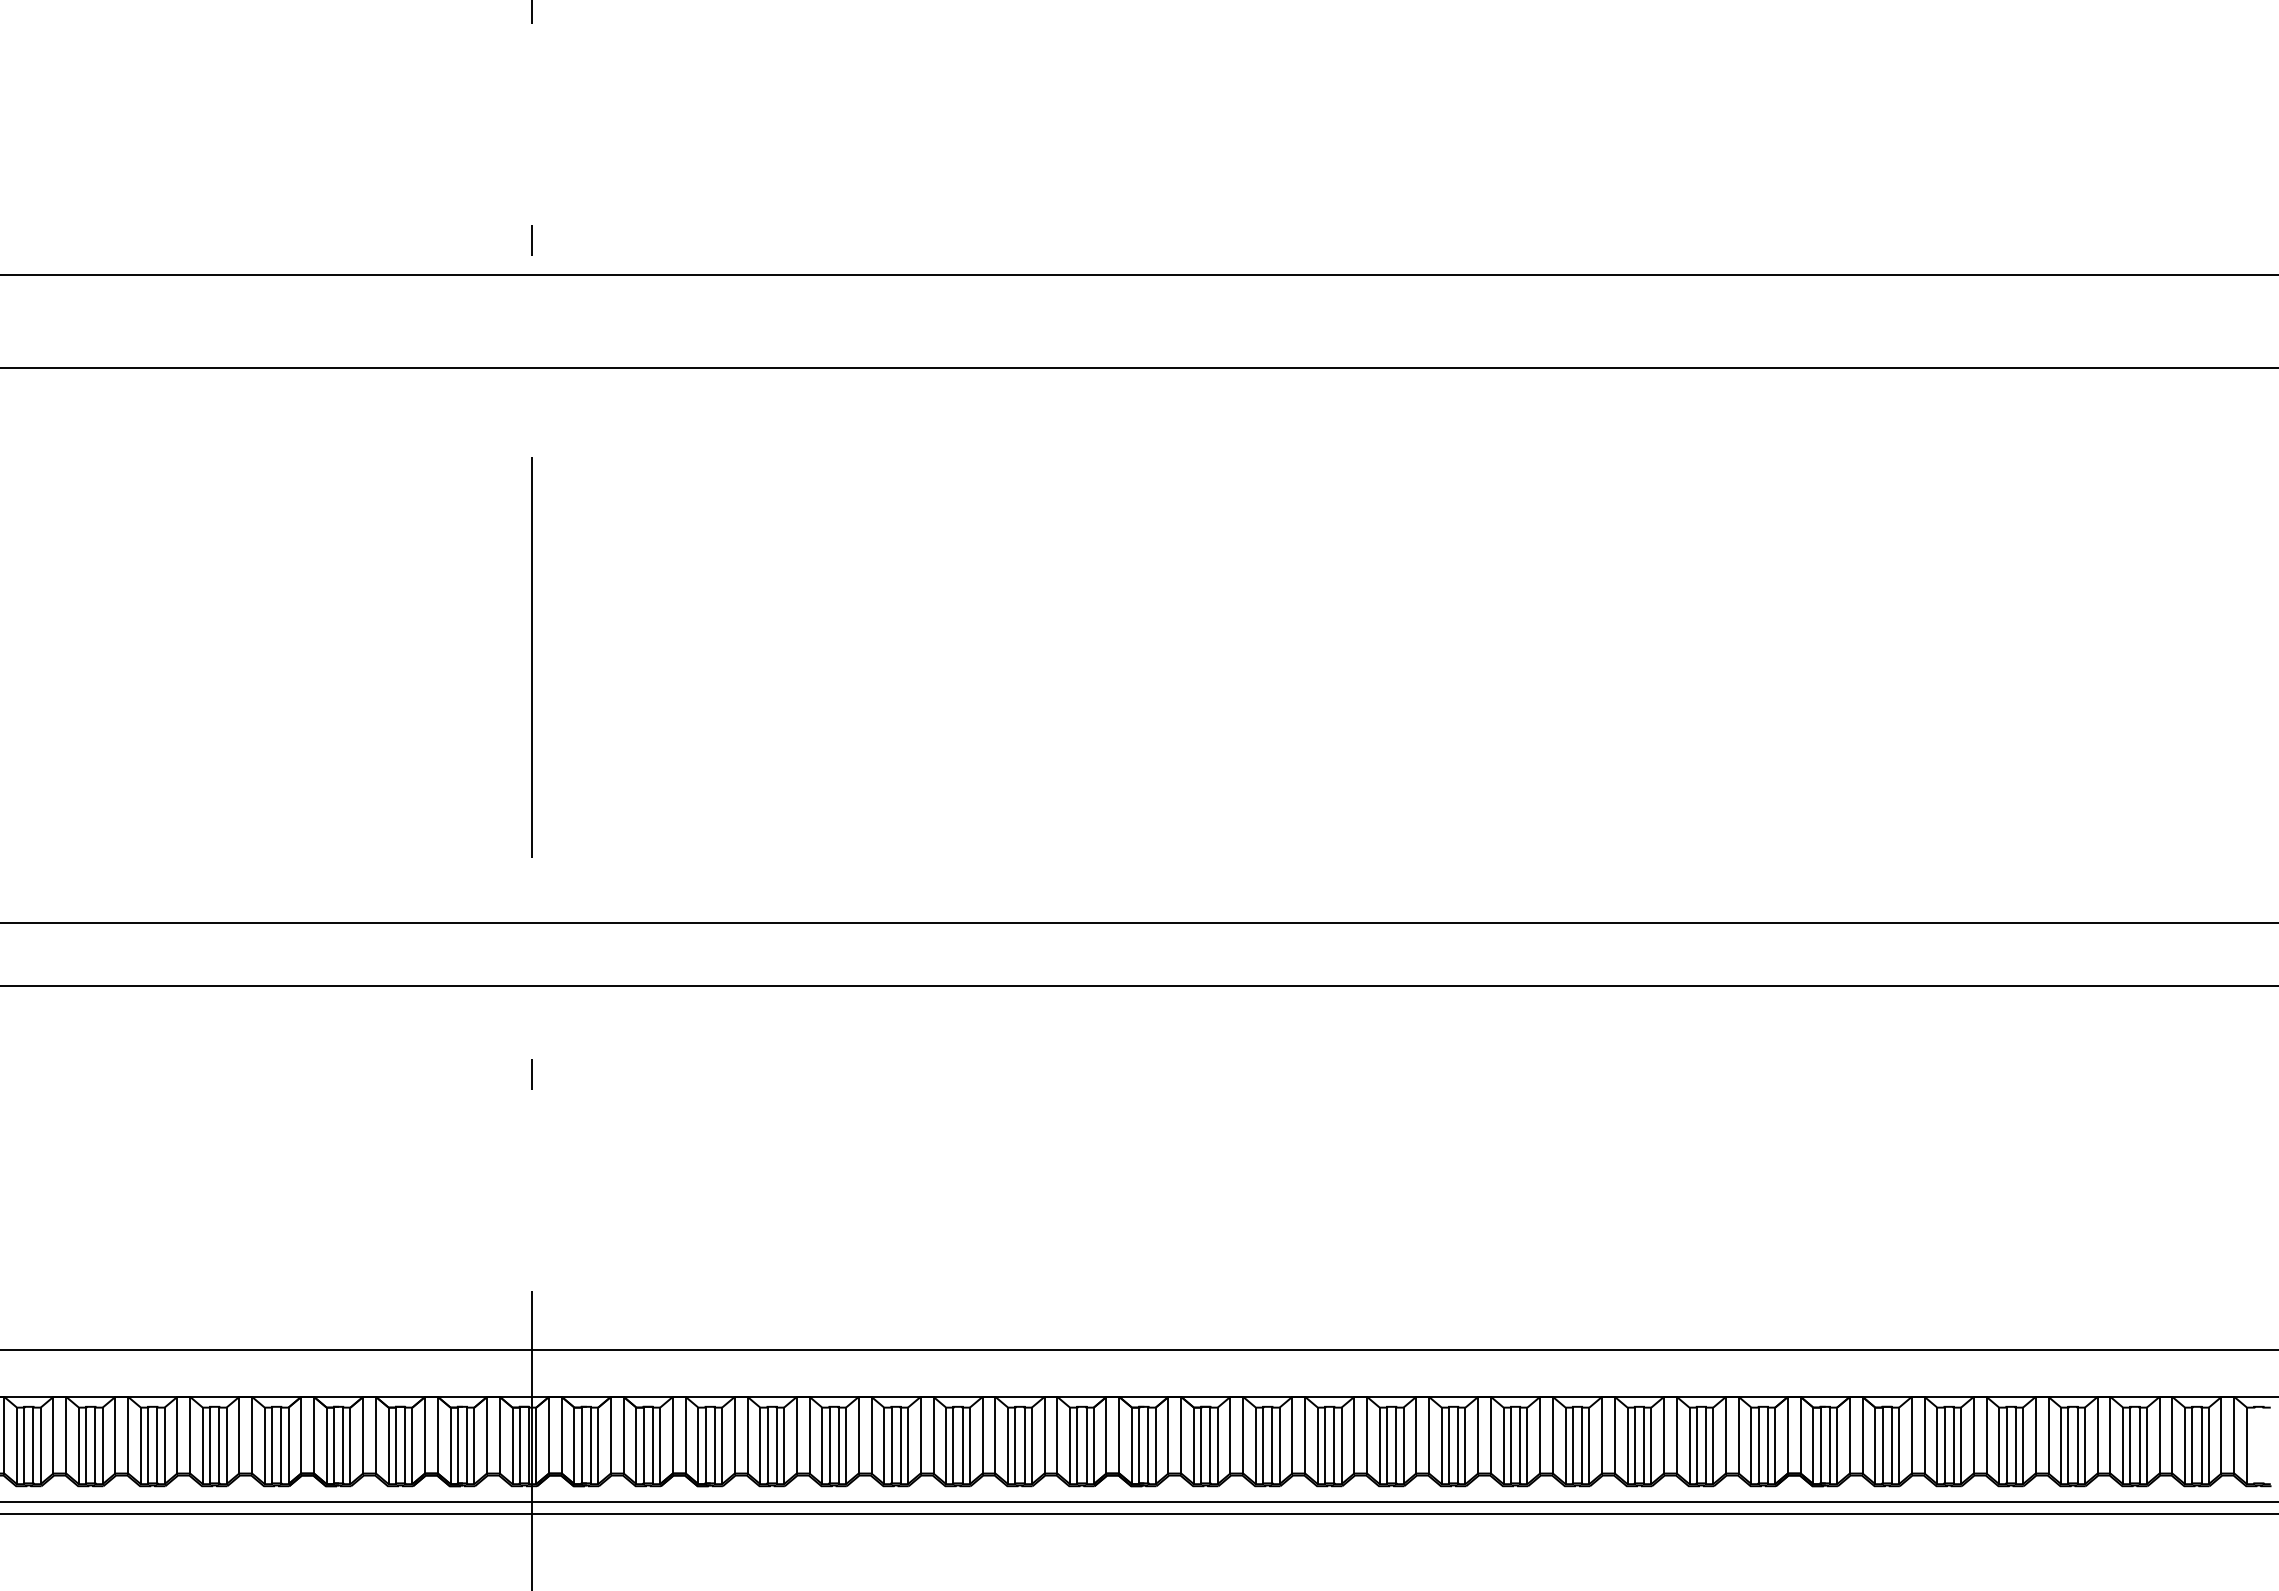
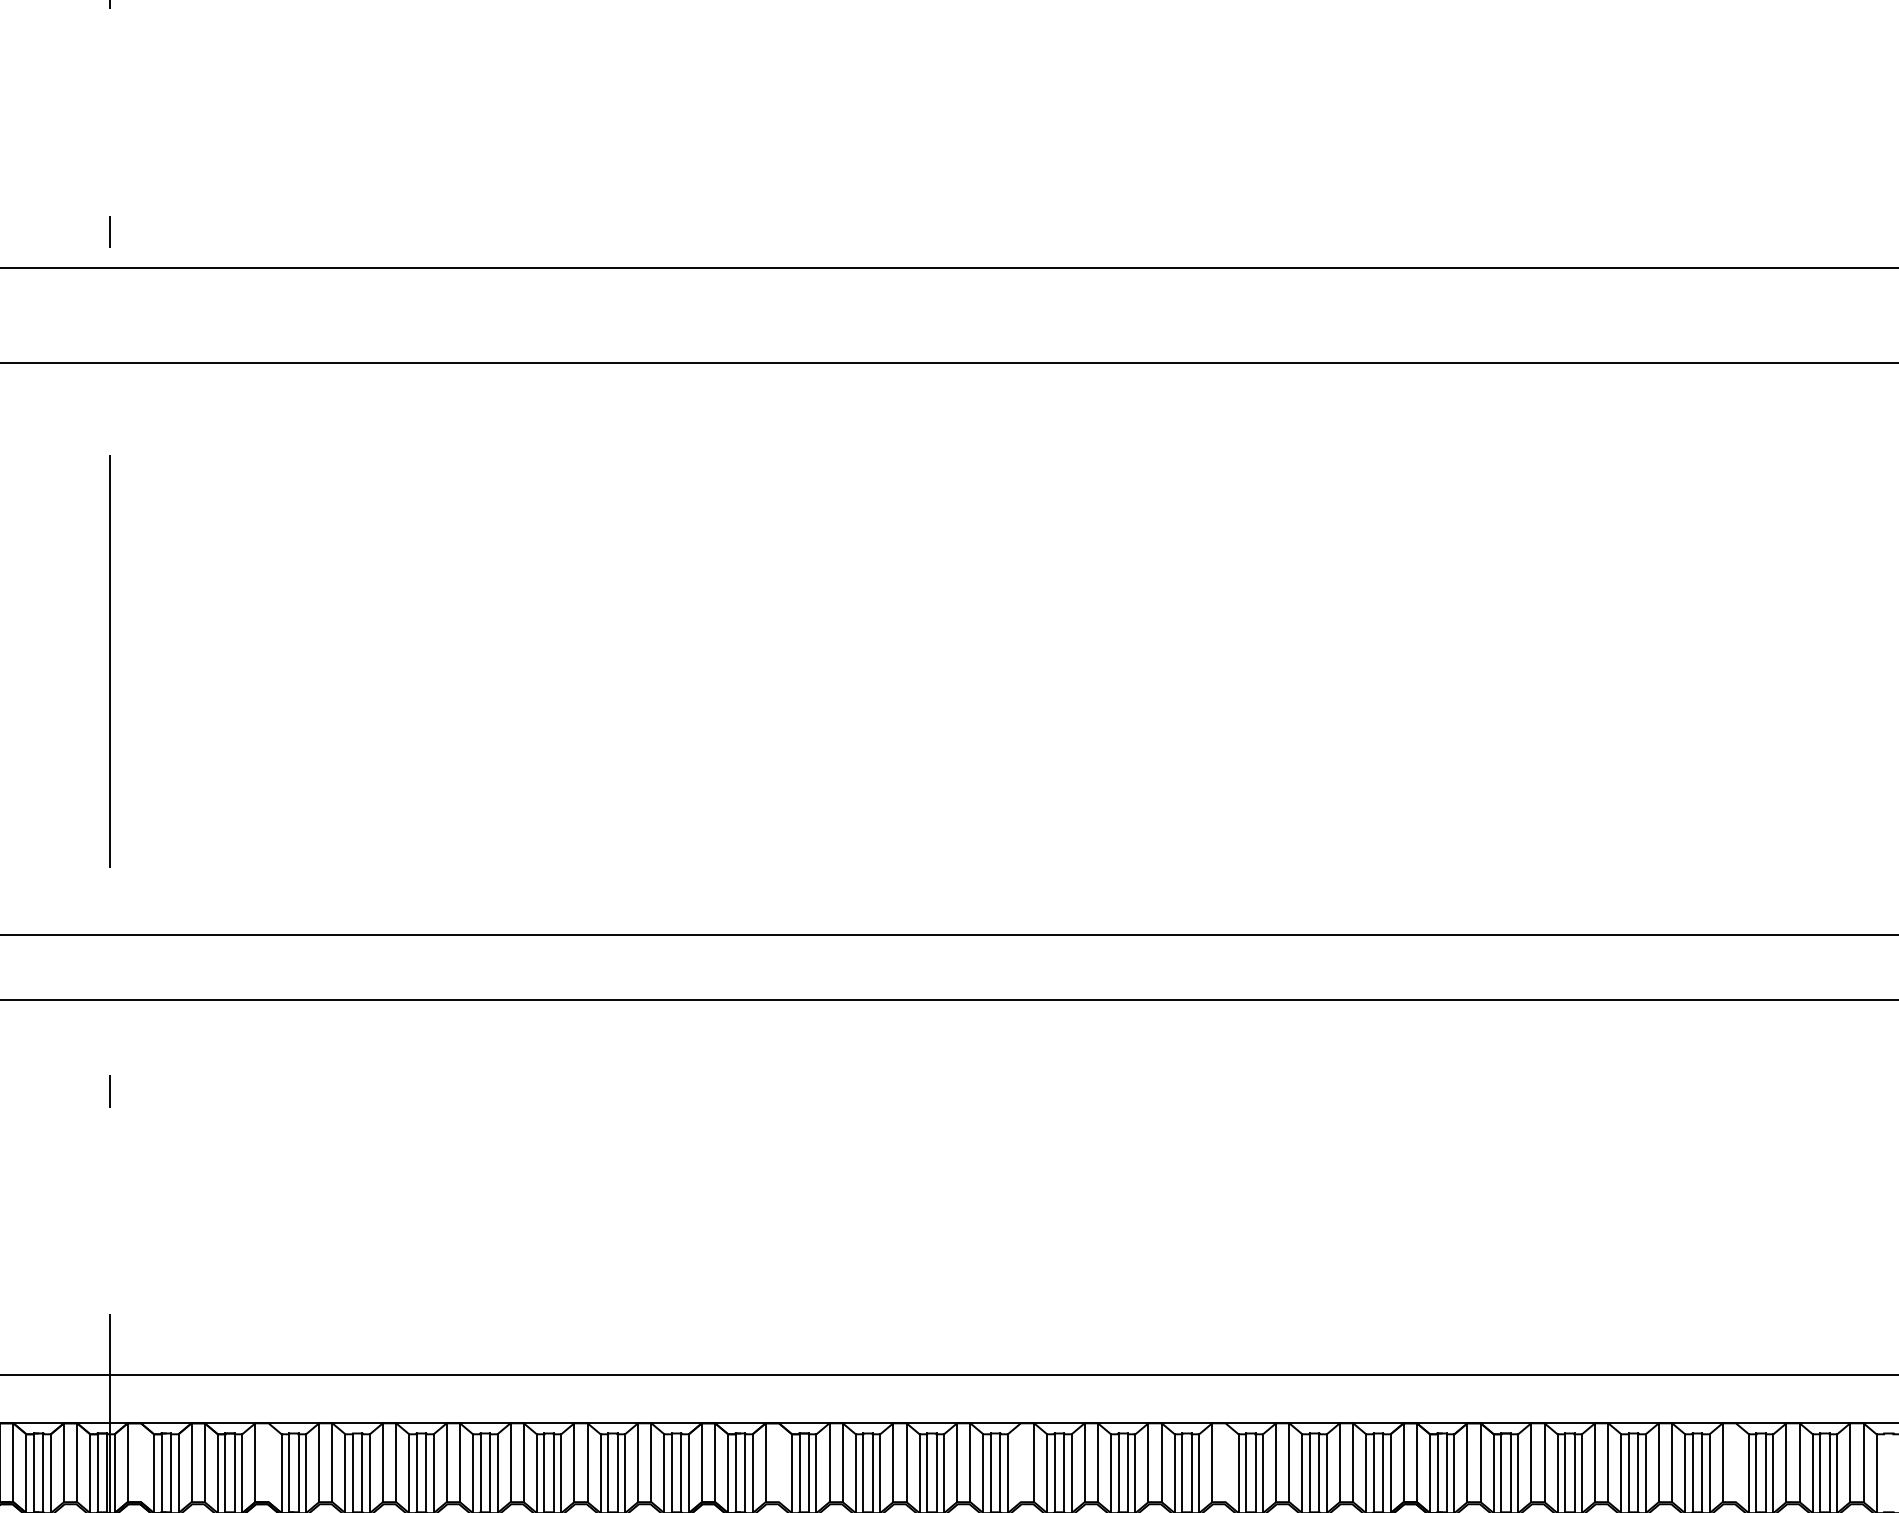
line: (561, 1434) -> (140, 1461), removed
line: (685, 1434) -> (268, 1461), removed
line: (1181, 1434) -> (779, 1461), removed
line: (1416, 1434) -> (1021, 1461), removed
line: (1614, 1434) -> (1225, 1461), removed
line: (2110, 1434) -> (1735, 1461), removed

